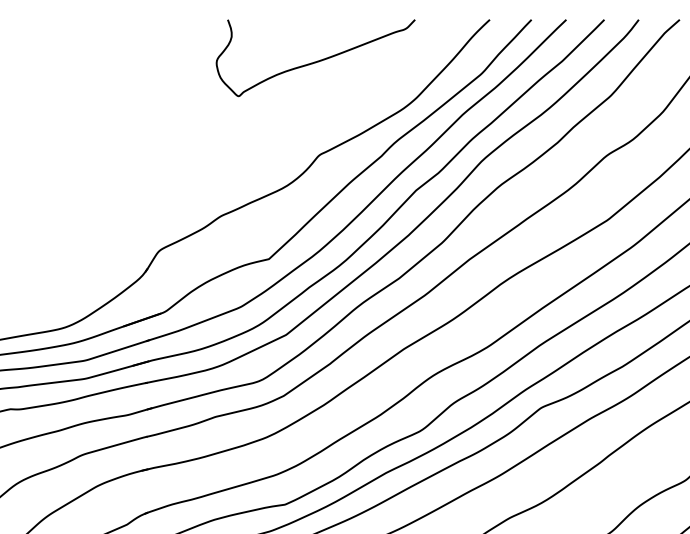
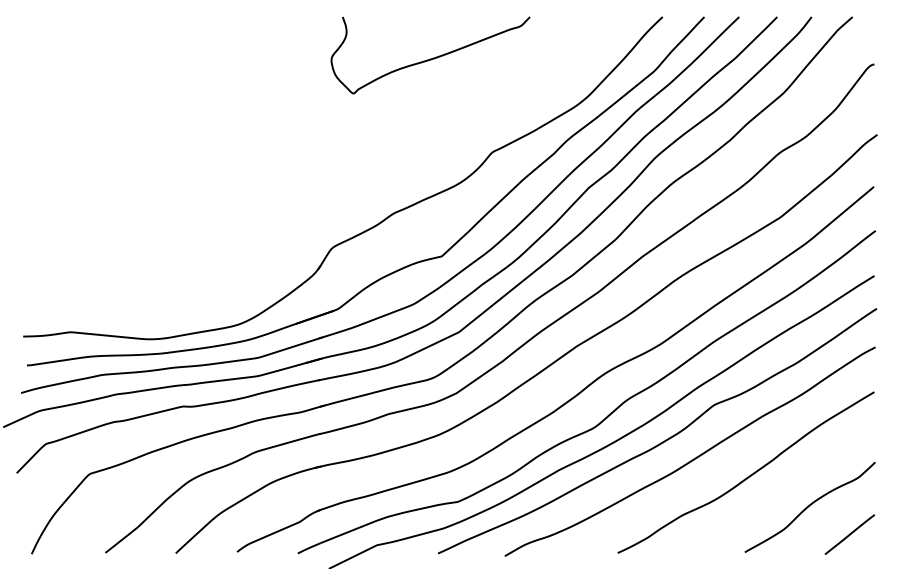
curve: (315, 61) -> (430, 58), moved

